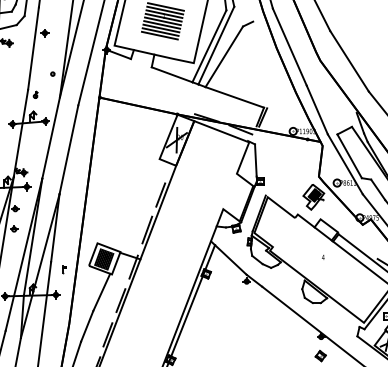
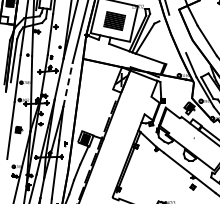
line: (289, 46) -> (177, 33), removed
line: (69, 149) -> (68, 84), solid -> dashed

